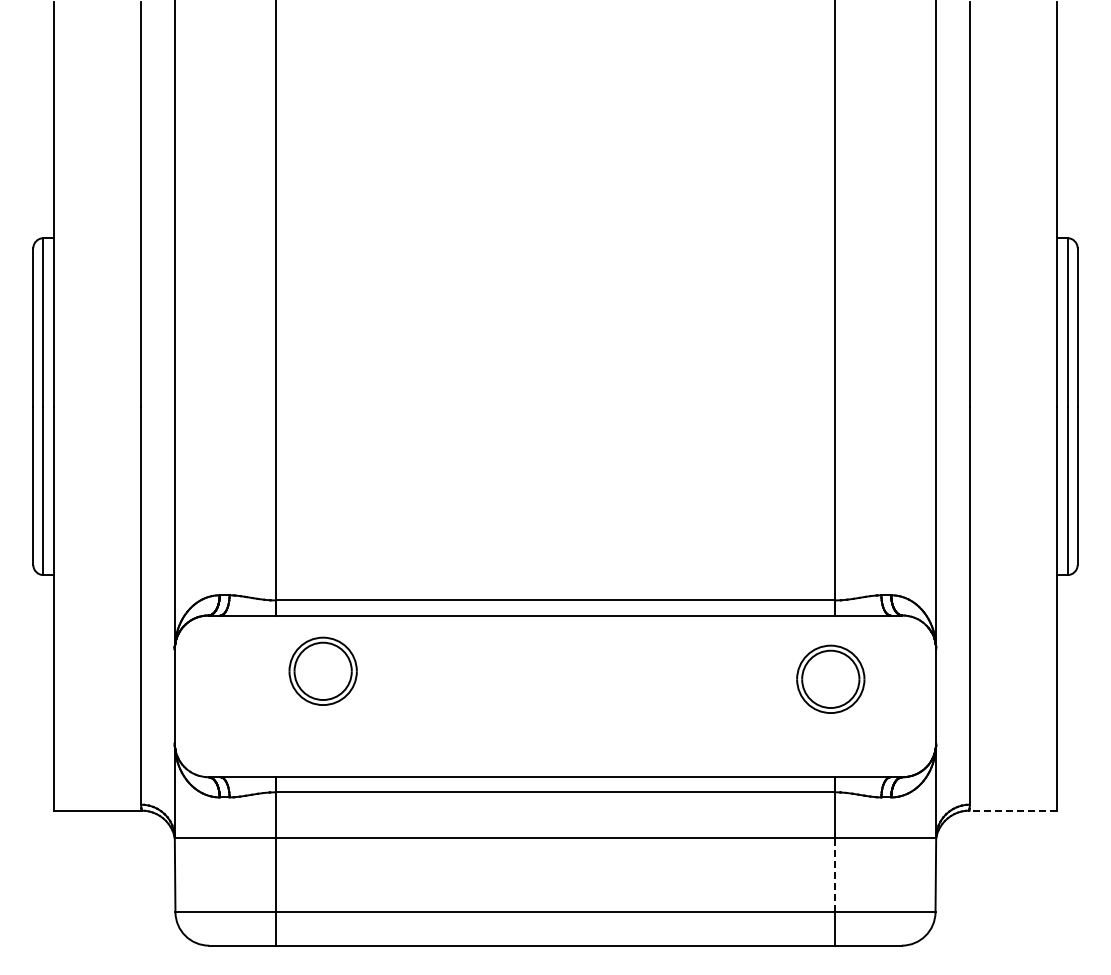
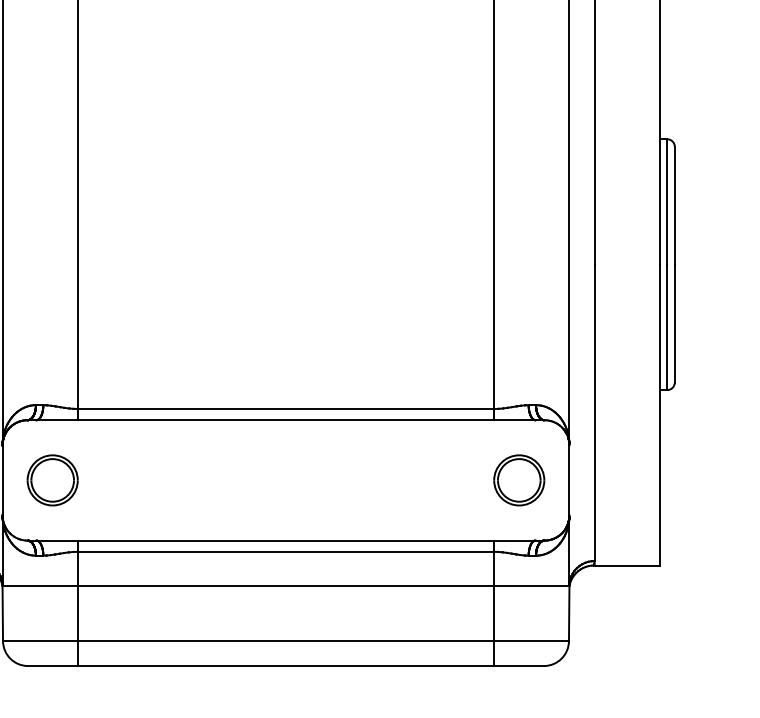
part: (322, 670) -> (52, 479), moved
part: (830, 678) -> (519, 479), moved
line: (1012, 810) -> (626, 565), dashed -> solid
line: (835, 874) -> (494, 613), dashed -> solid

